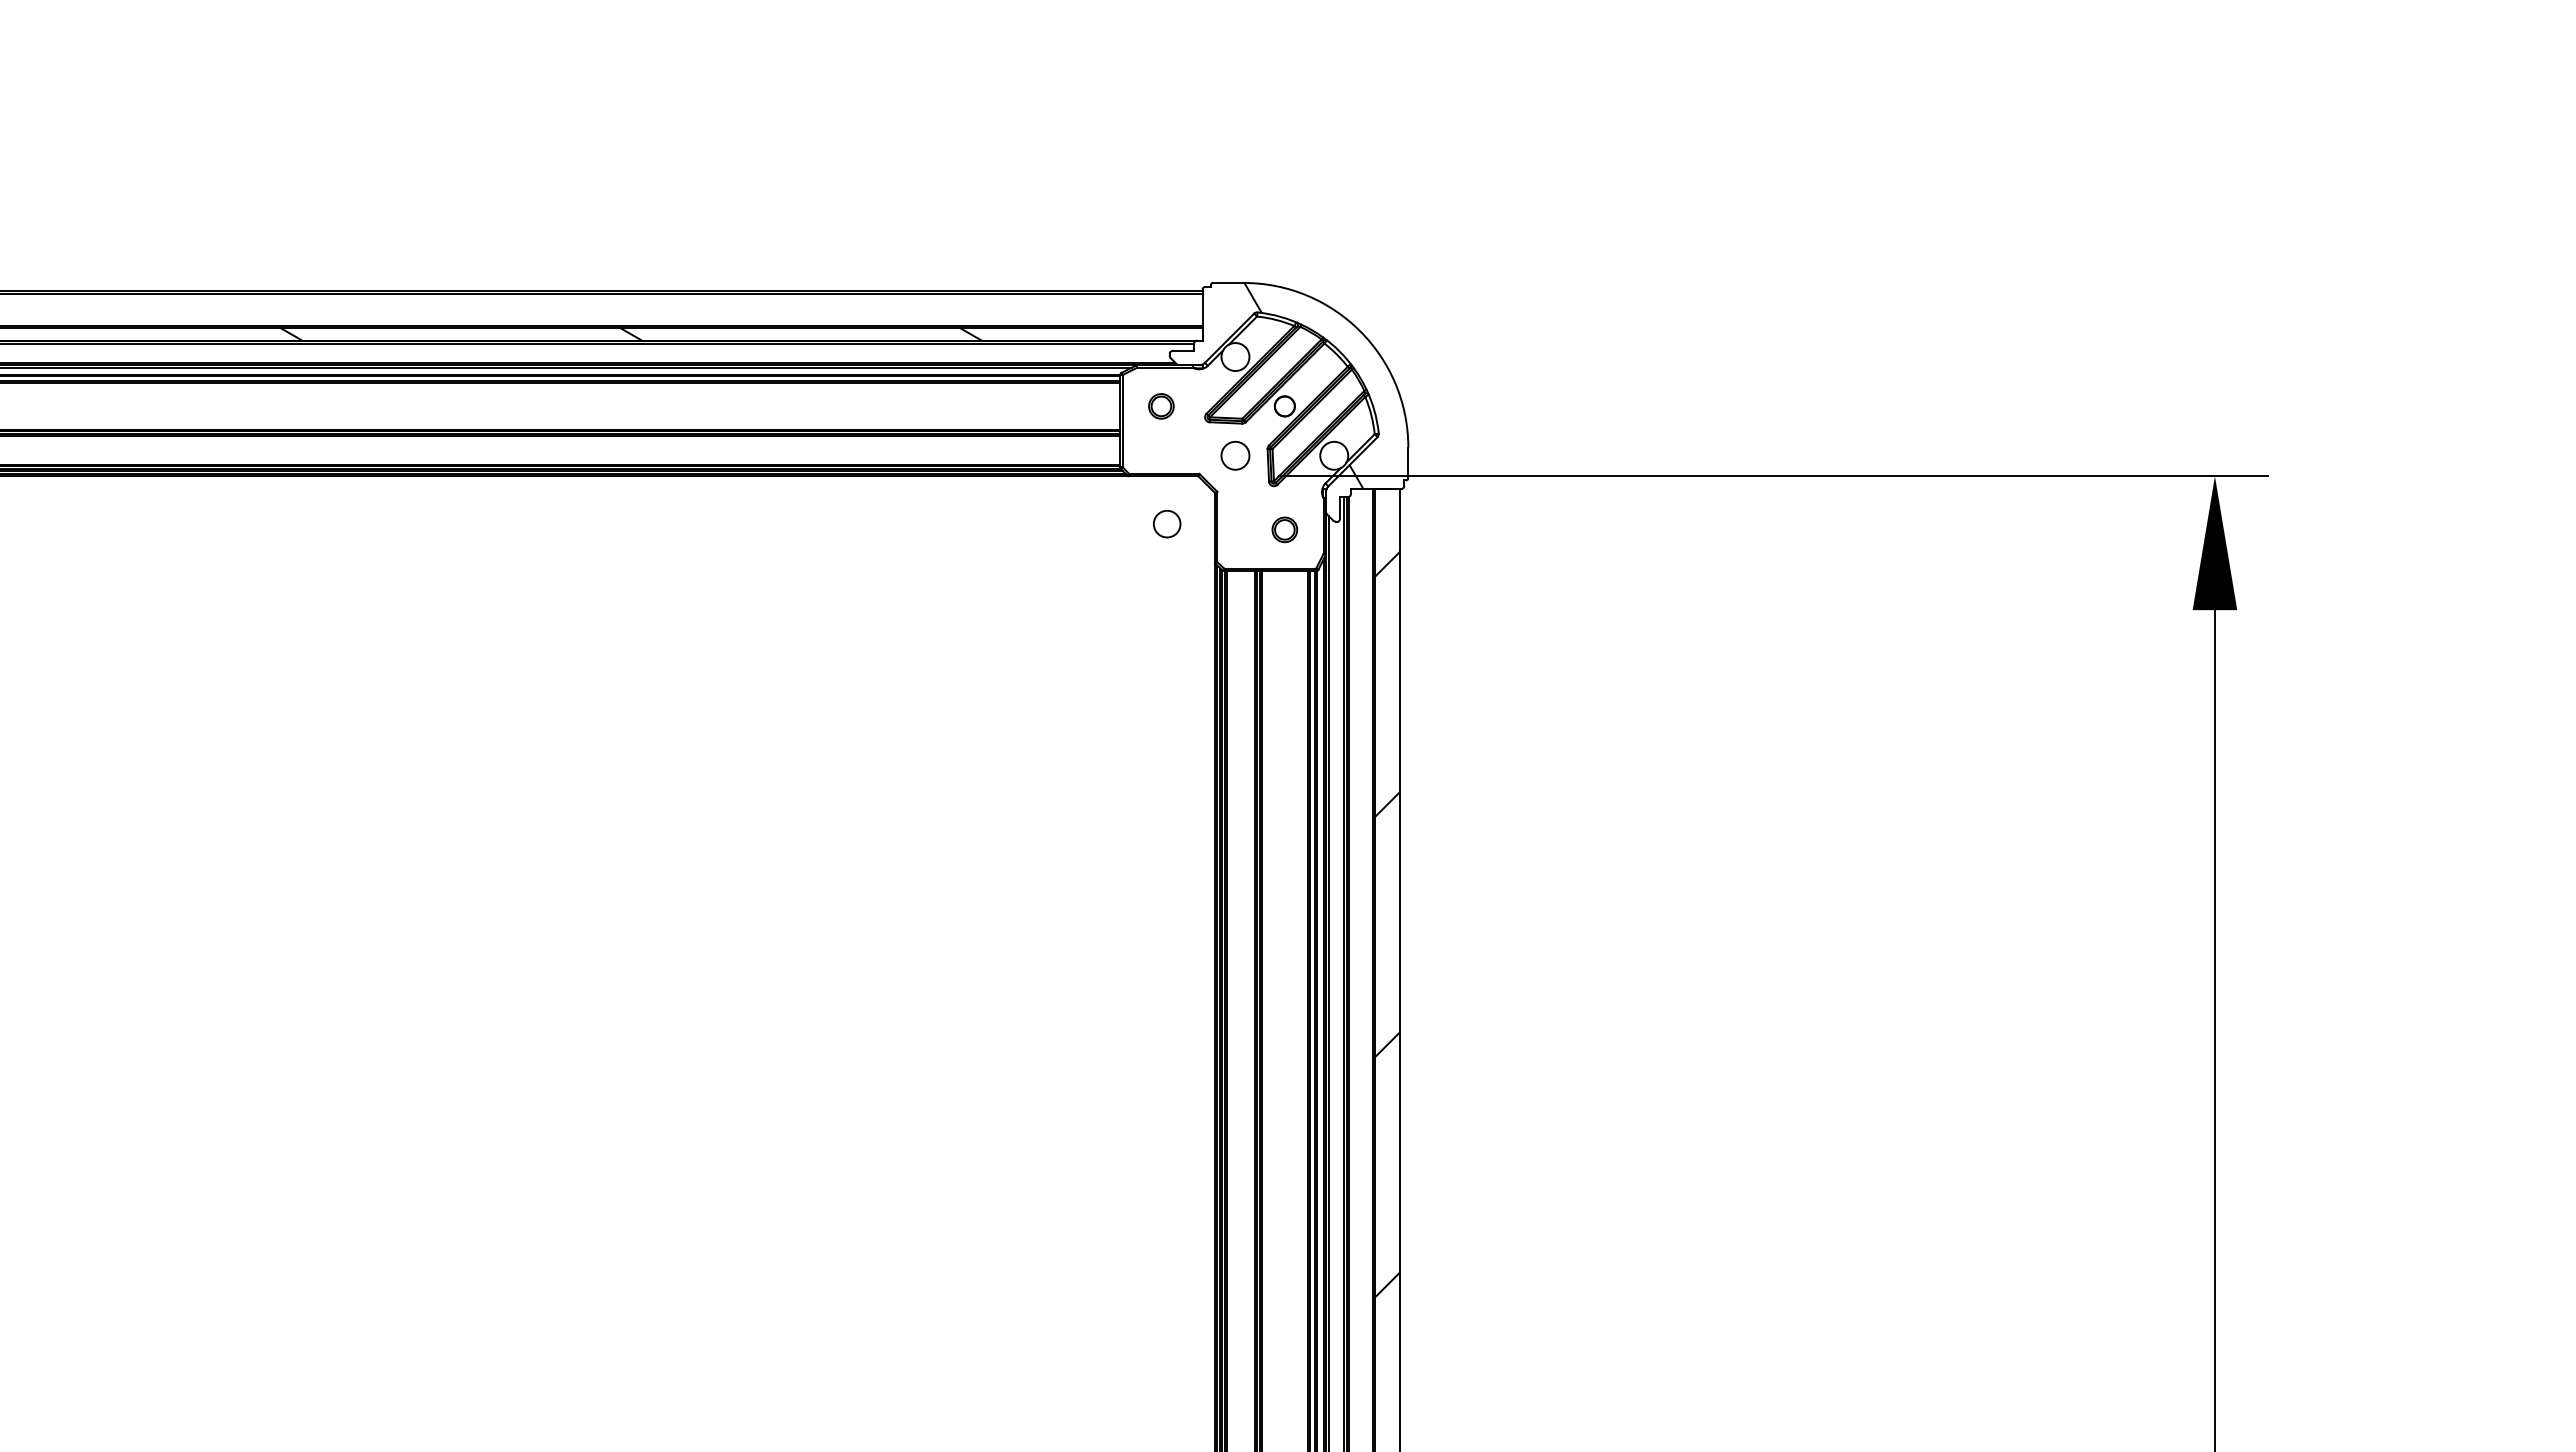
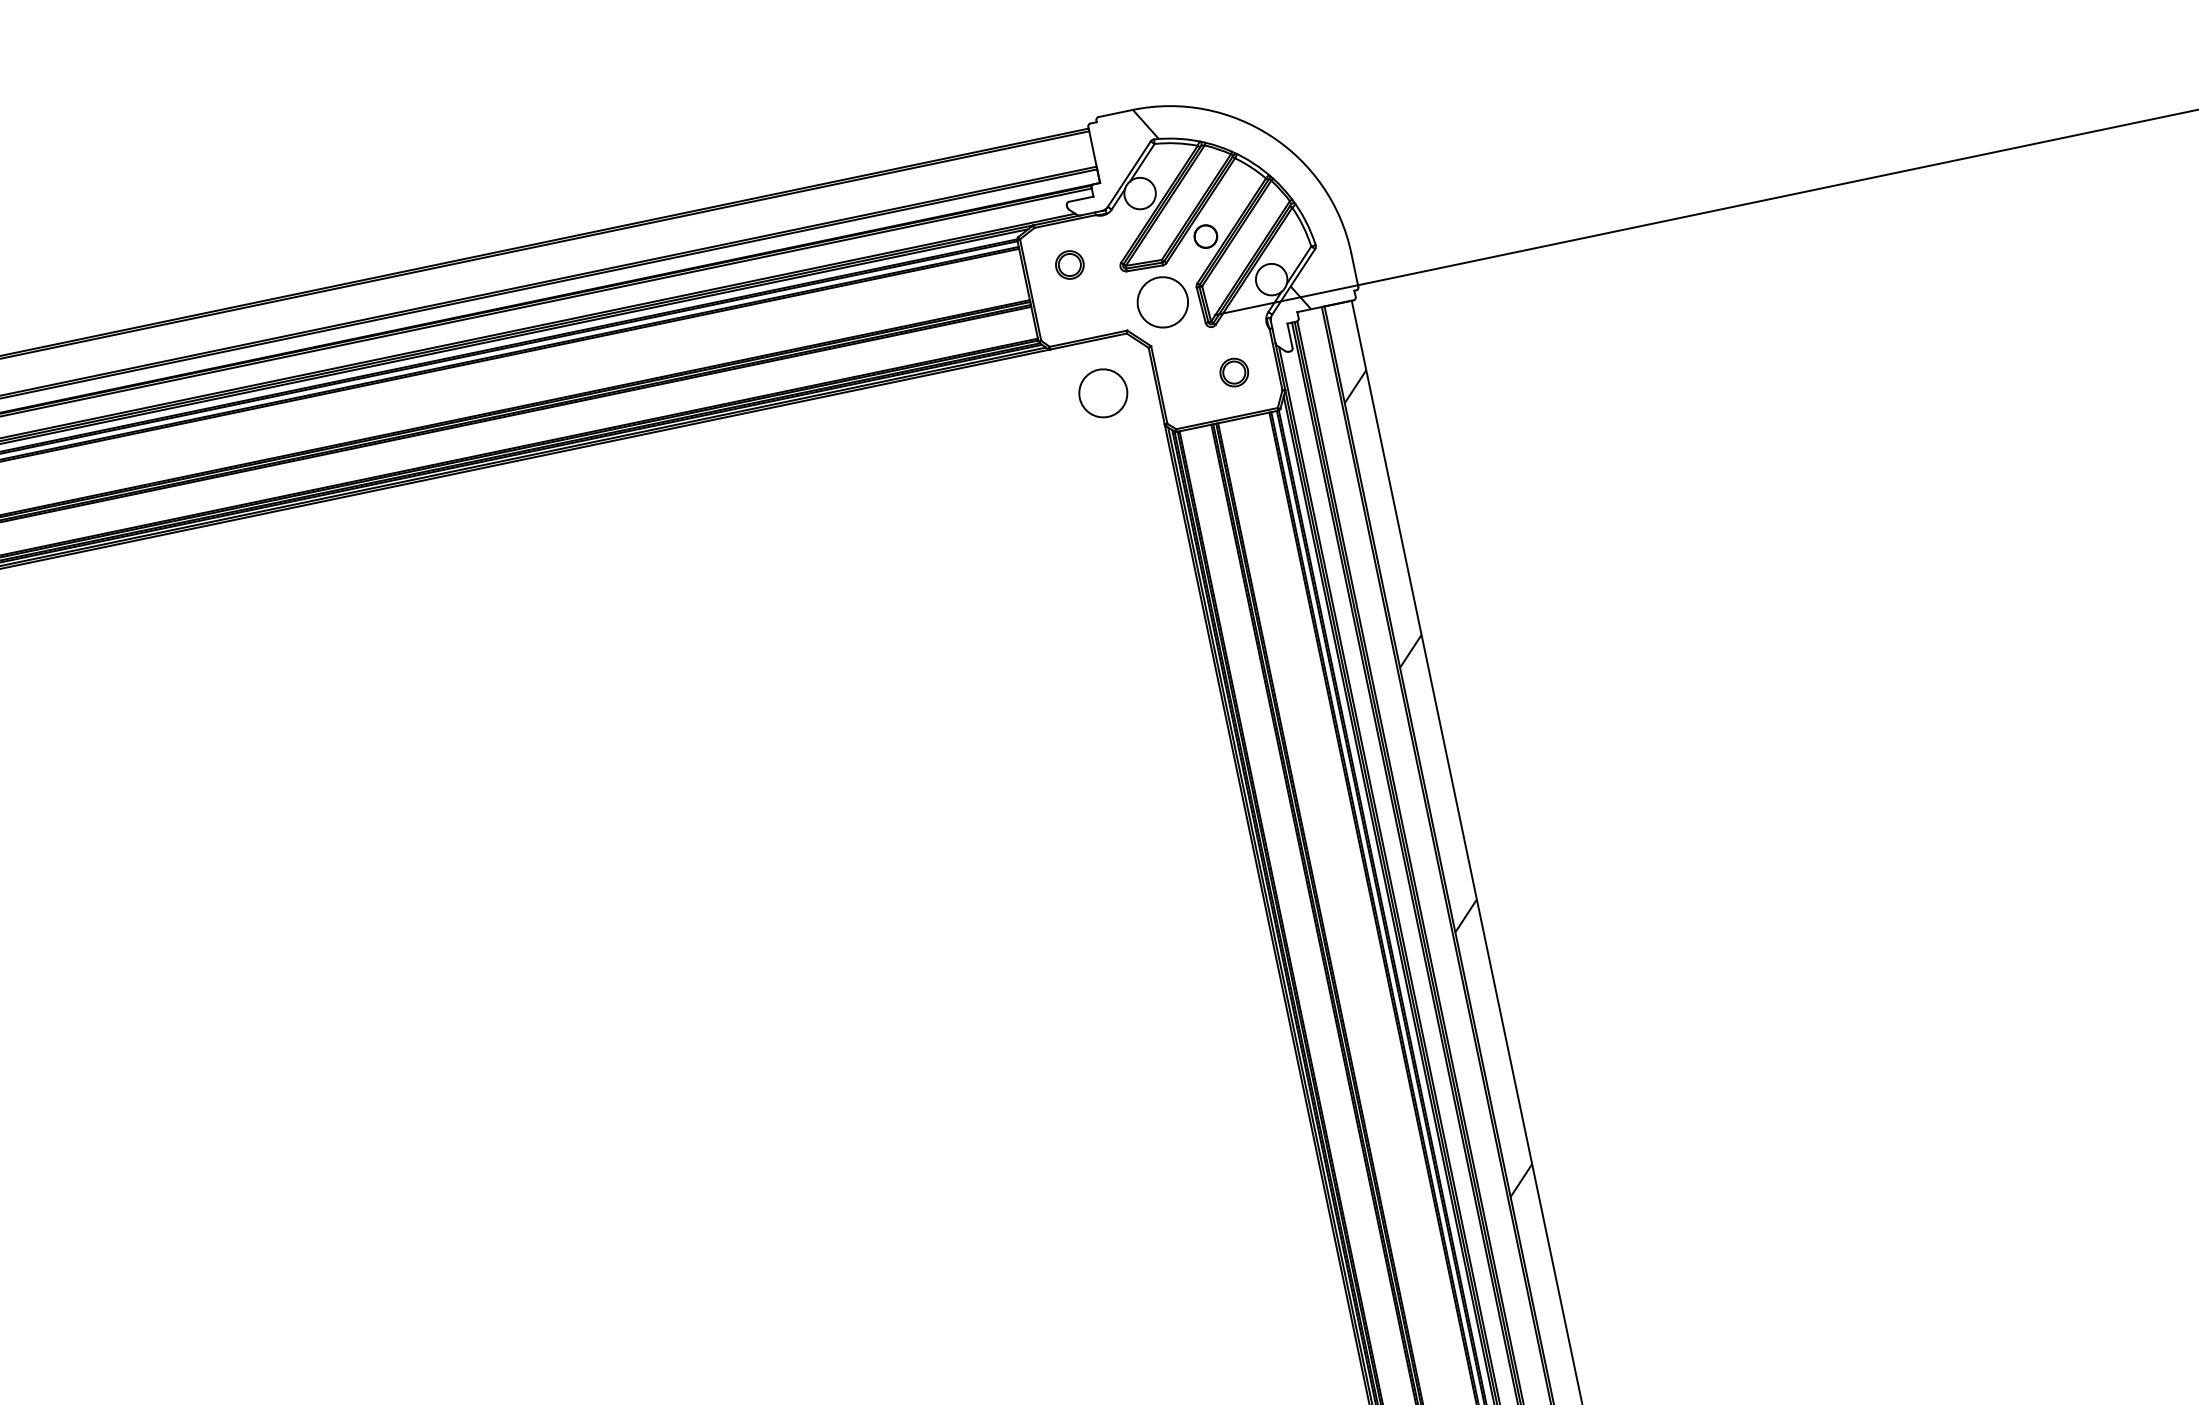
hatch: (630, 334) -> (468, 307), removed
circle: (1235, 455) -> (1162, 302), size x1.6
circle: (1166, 523) -> (1102, 392), size x1.6

